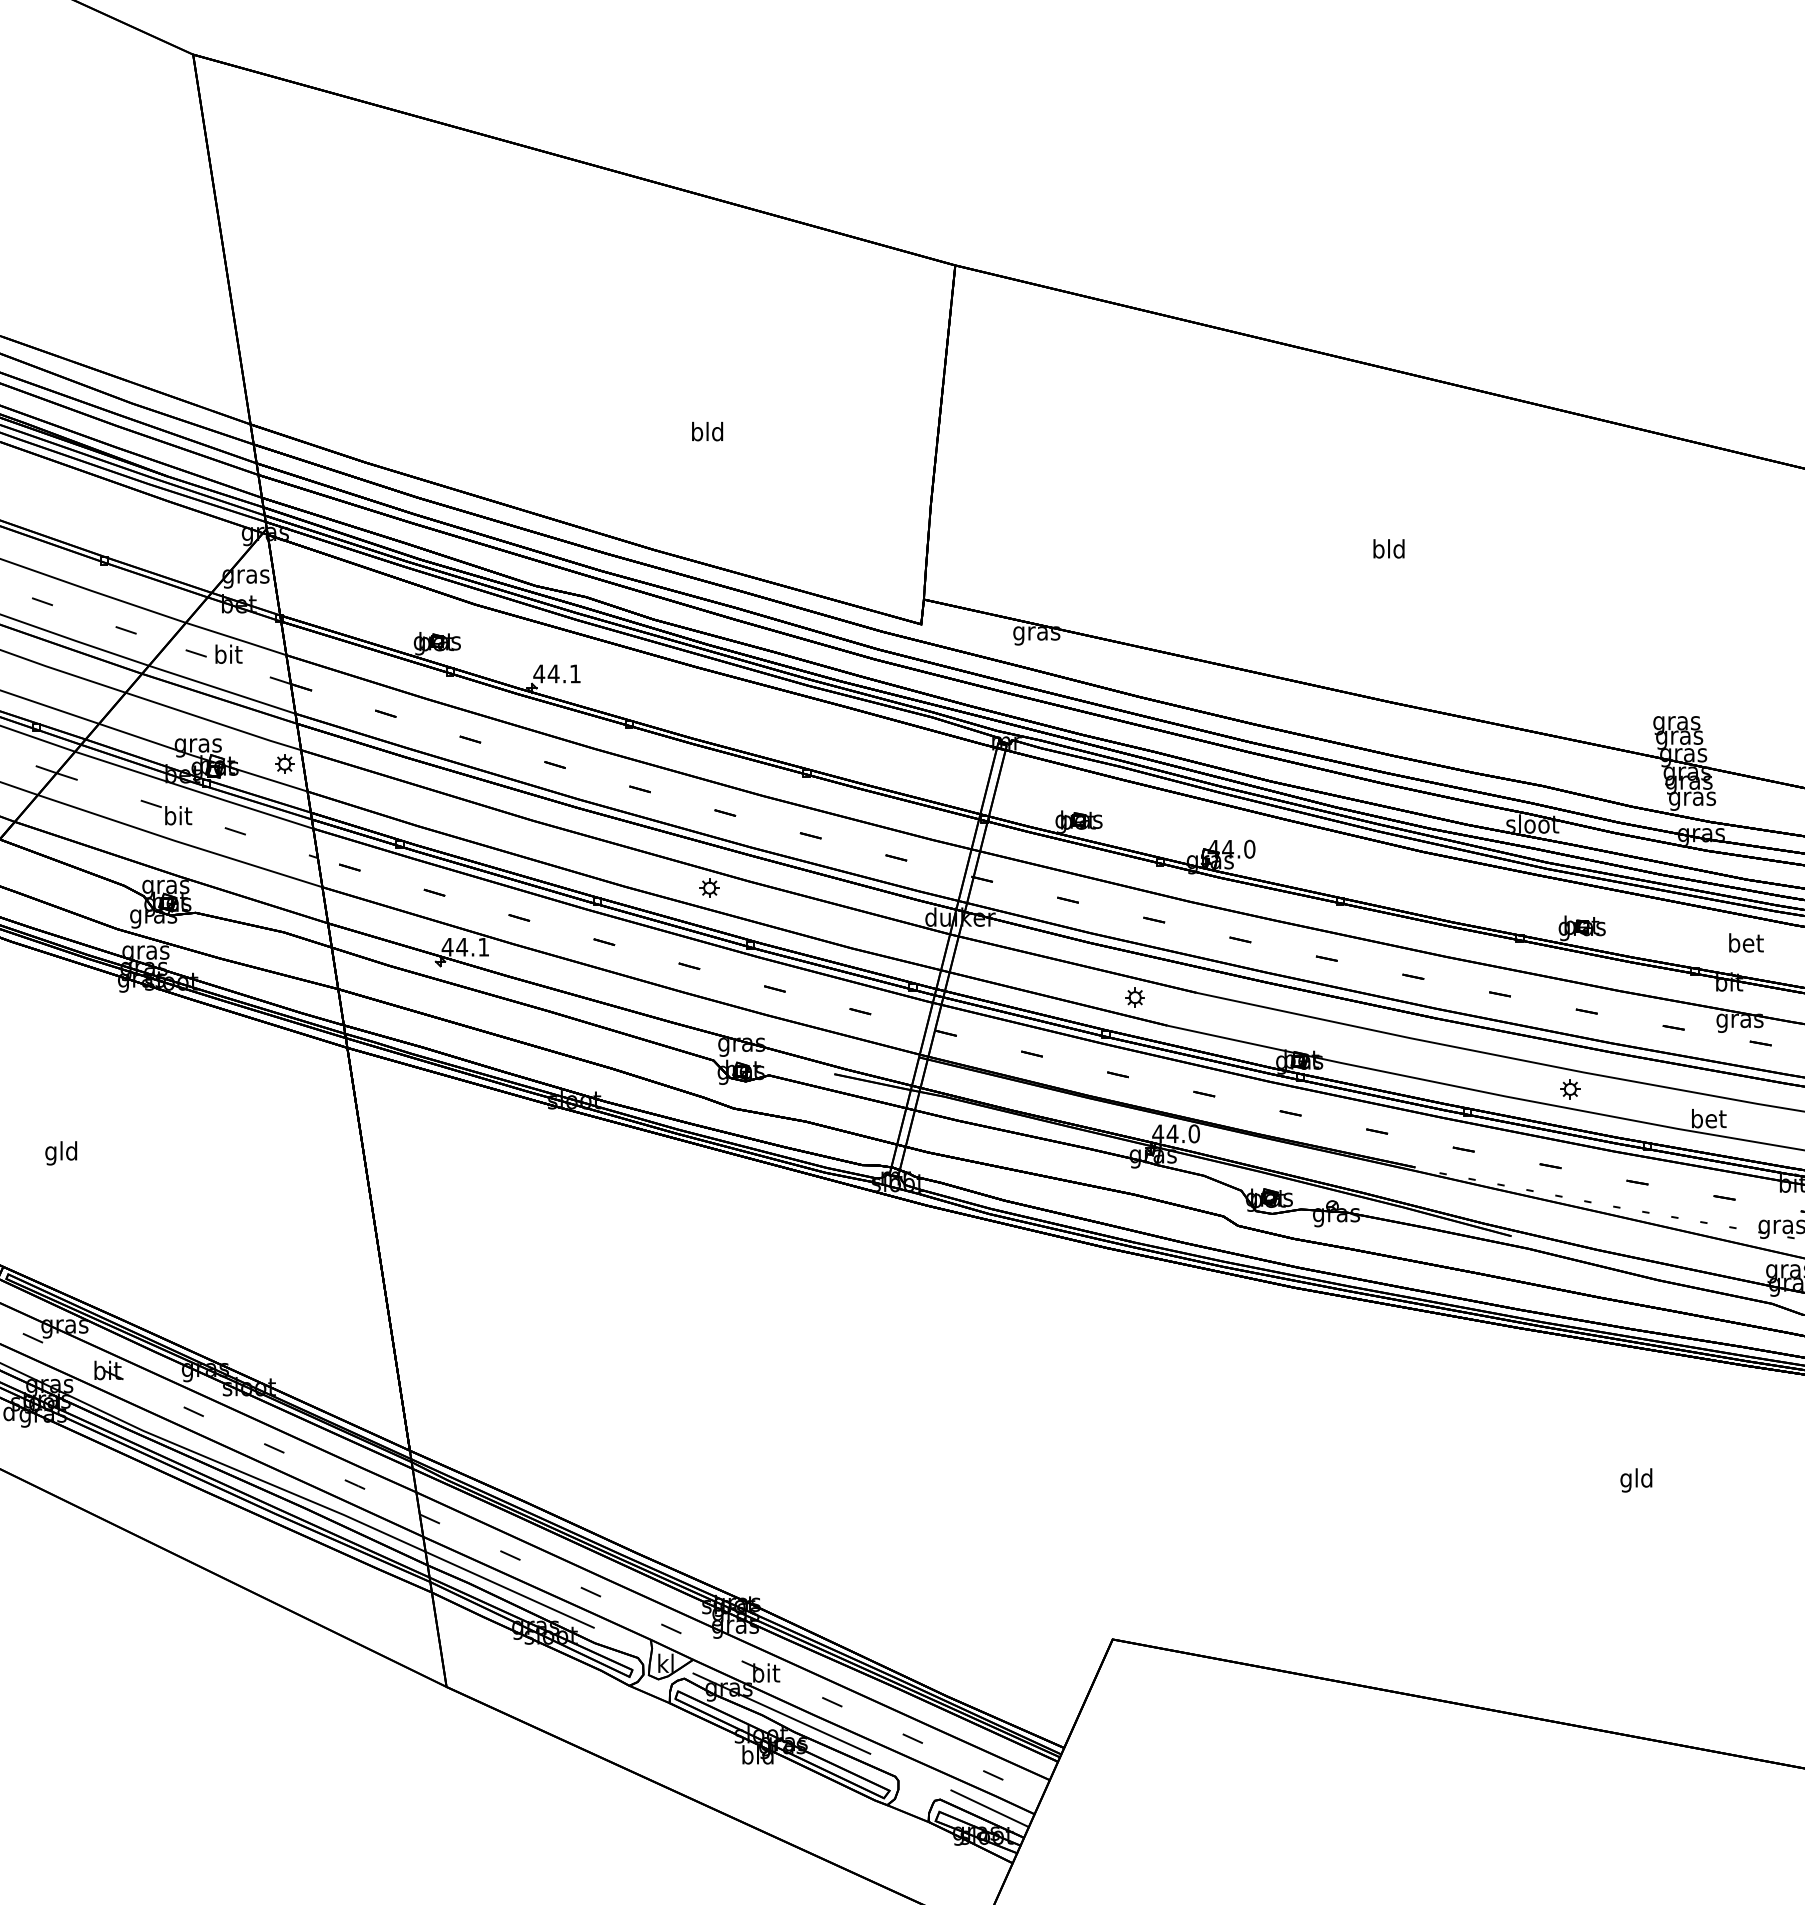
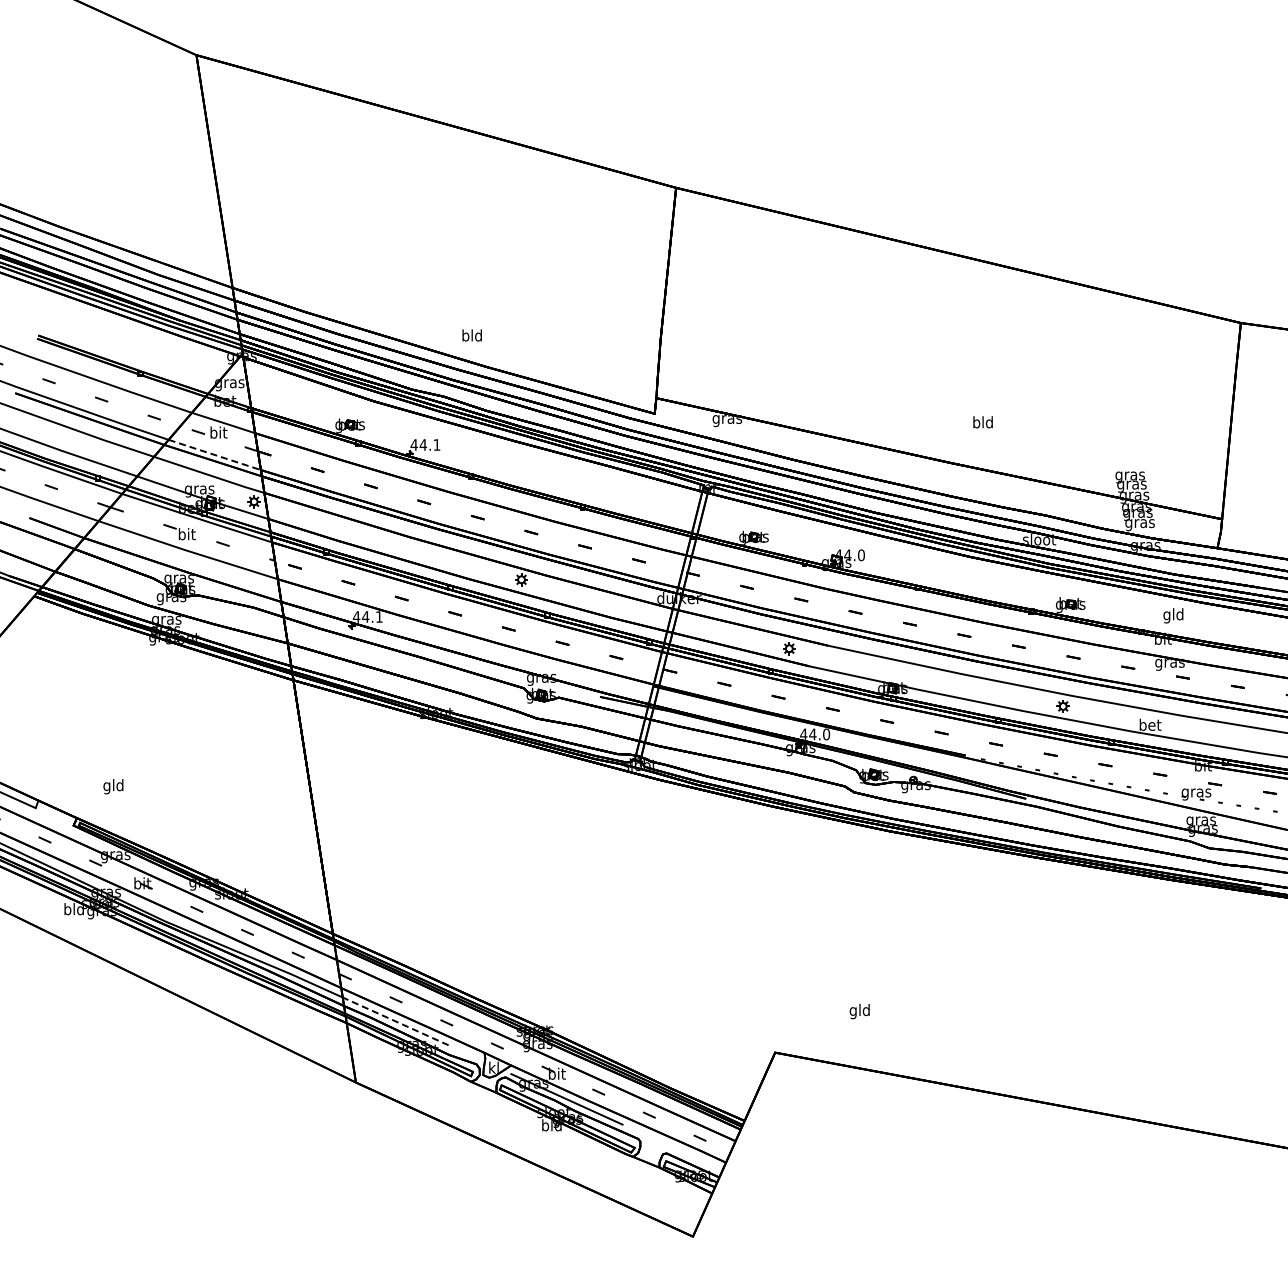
text: (706, 431) -> (471, 335), moved
text: (1388, 549) -> (982, 422), moved
line: (221, 689) -> (214, 454), solid -> dashed
text: (1745, 944) -> (1173, 615), bet -> gld
text: (61, 1153) -> (113, 786), moved
text: (1635, 1480) -> (859, 1011), moved
line: (509, 1589) -> (395, 1021), solid -> dashed
line: (989, 1807) -> (697, 1158), removed

